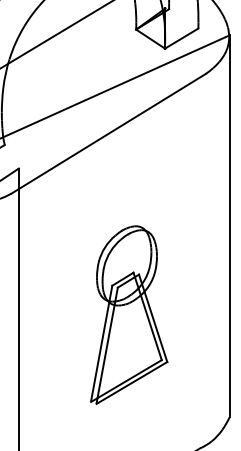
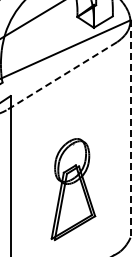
line: (108, 134) -> (61, 76), solid -> dashed
line: (229, 227) -> (130, 129), solid -> dashed
part: (129, 315) -> (73, 189), moved

